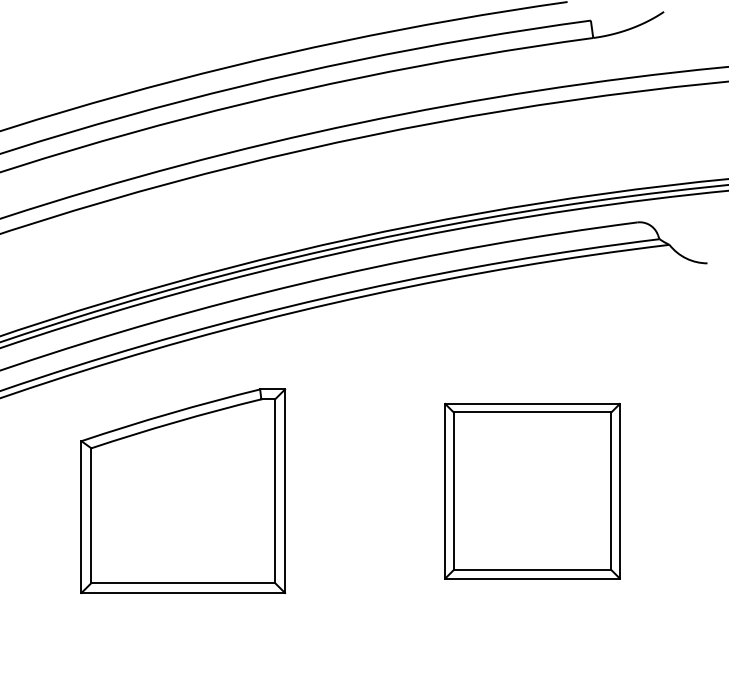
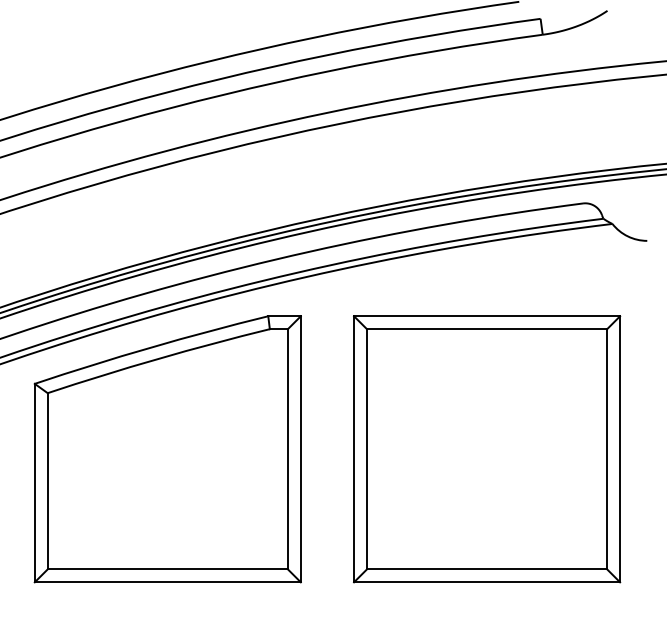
part: (183, 491) -> (167, 449), size x1.43
part: (532, 491) -> (487, 449), size x1.67

